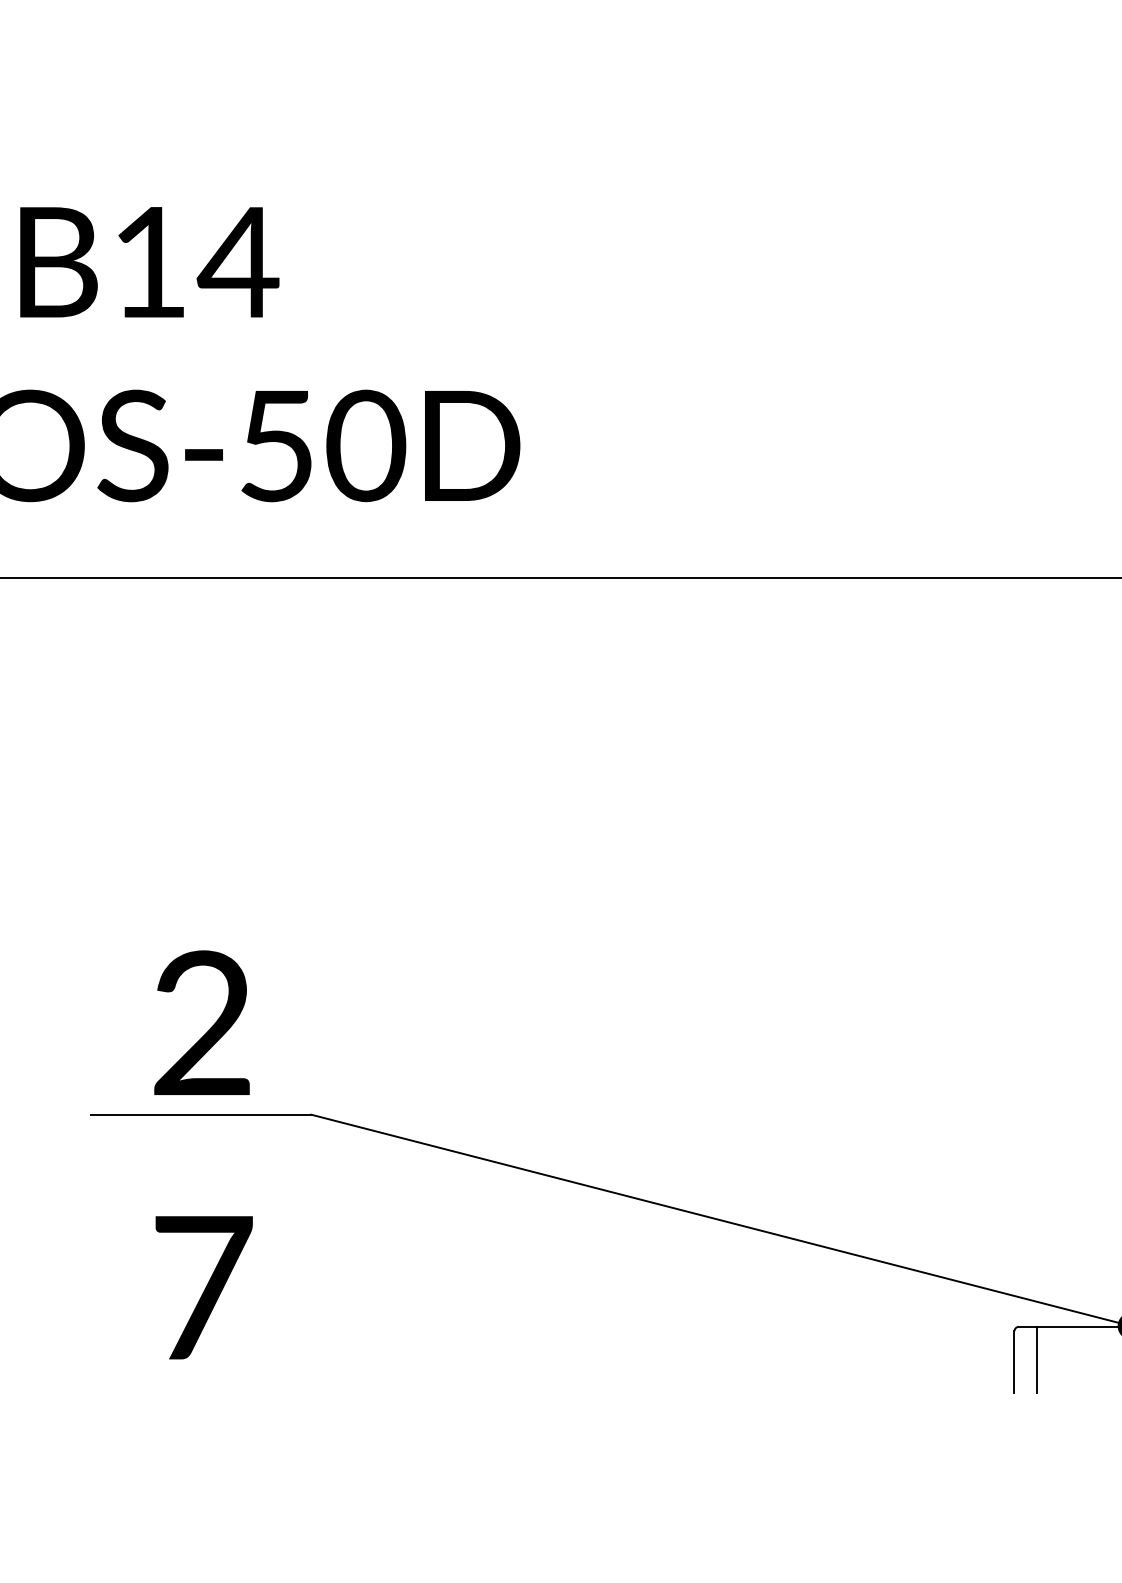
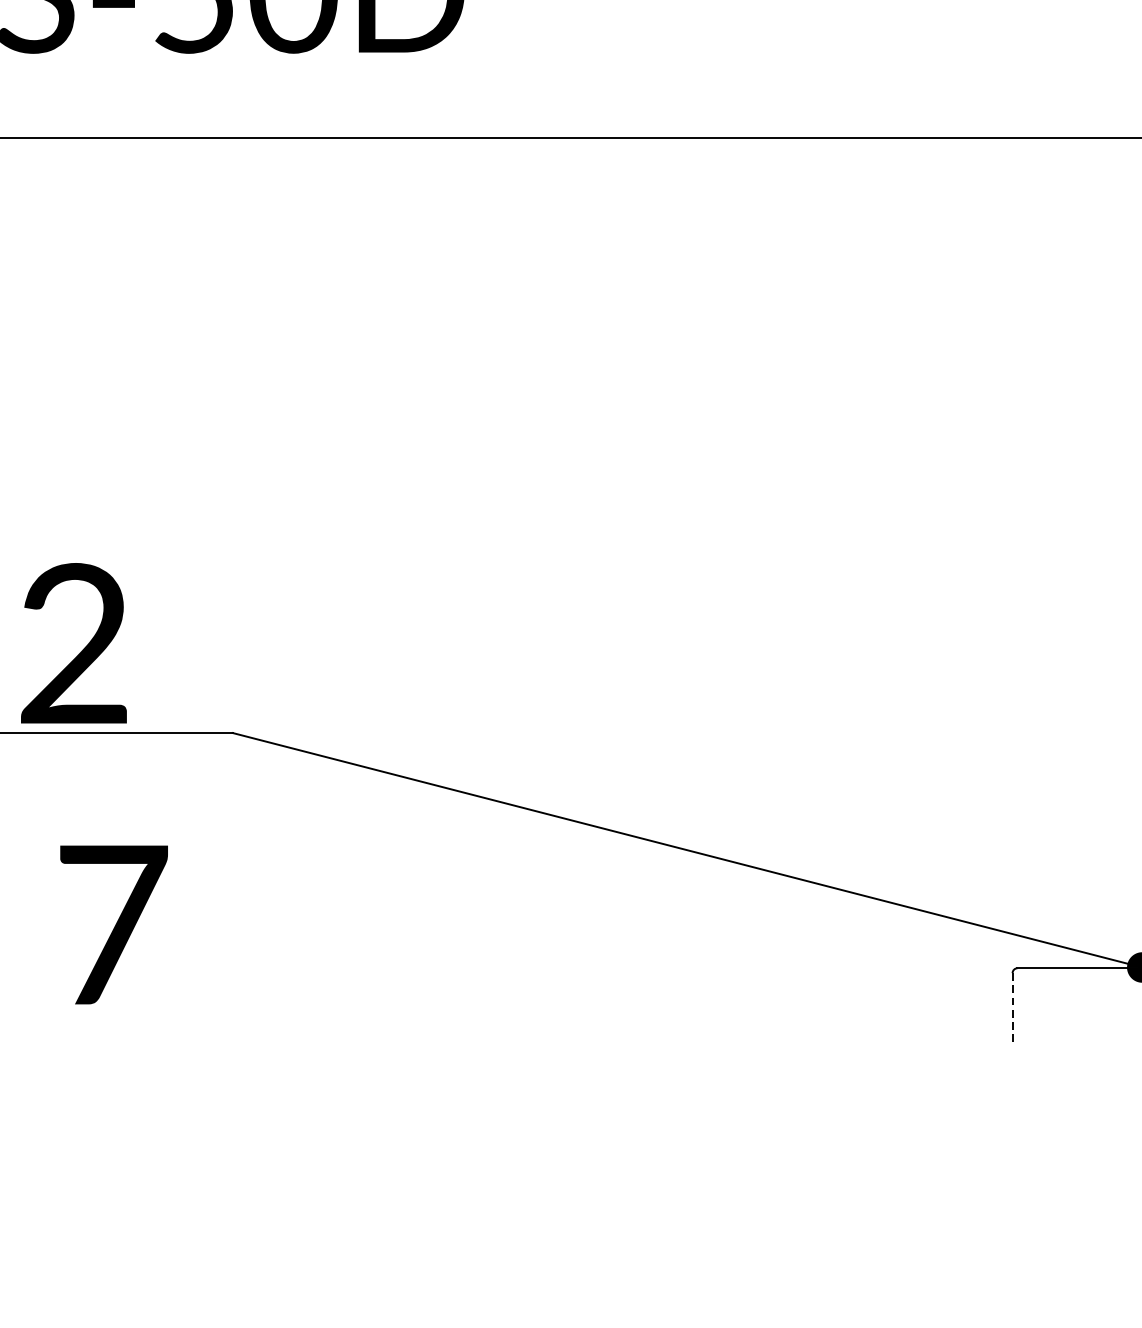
text: (201, 1022) -> (73, 642), moved
line: (1036, 1359) -> (1037, 1004), removed
line: (1014, 1362) -> (1012, 1007), solid -> dashed

